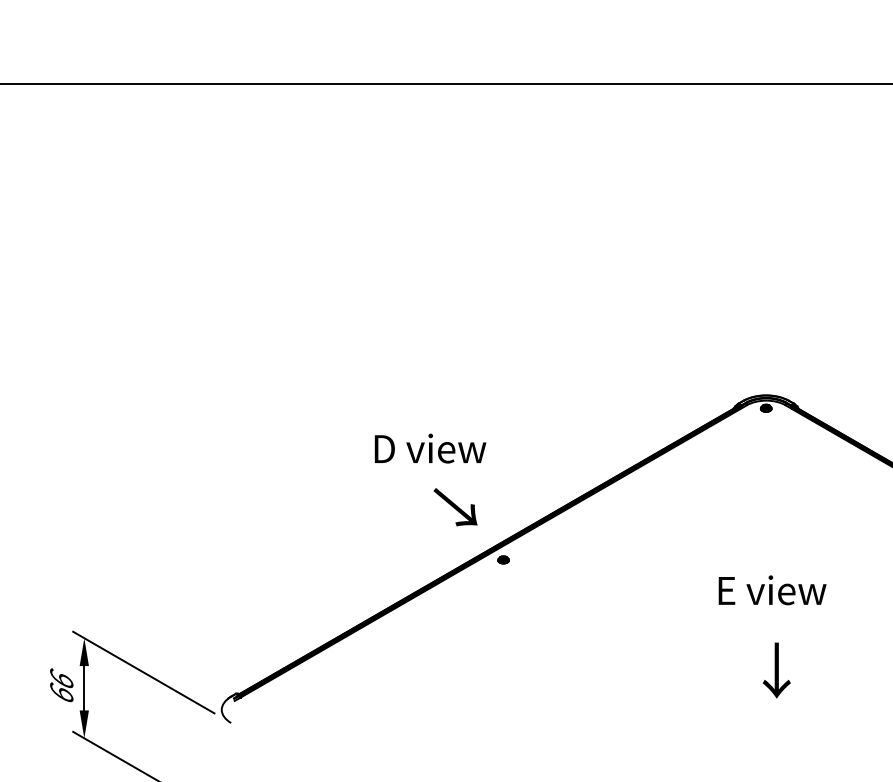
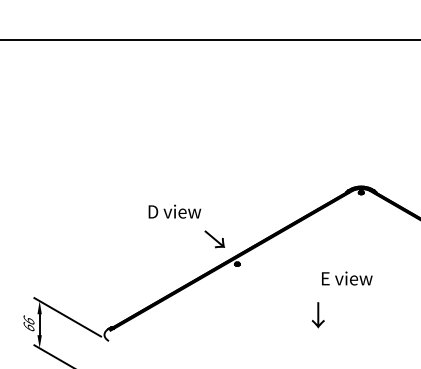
text: (429, 448) -> (174, 211), moved
text: (772, 590) -> (347, 278), moved
text: (775, 670) -> (317, 315), moved

